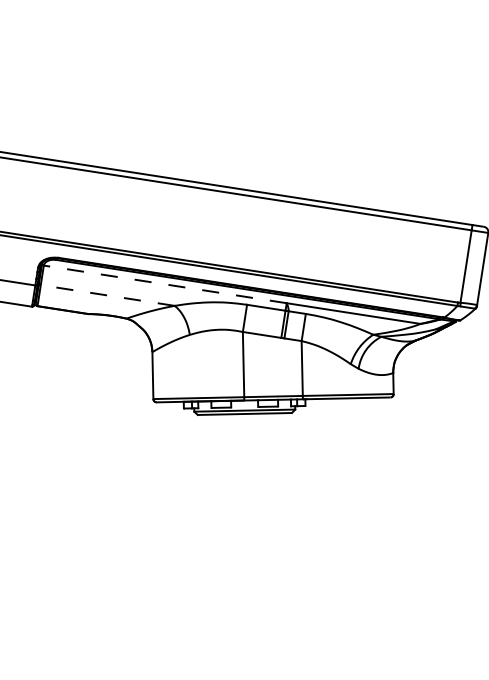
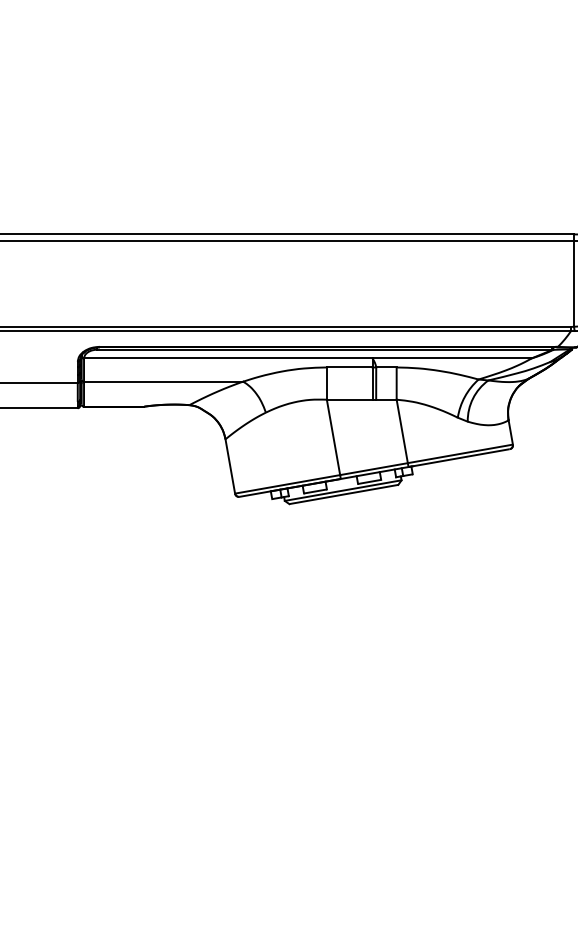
line: (164, 284) -> (227, 358), dashed -> solid
line: (107, 295) -> (163, 381), dashed -> solid

